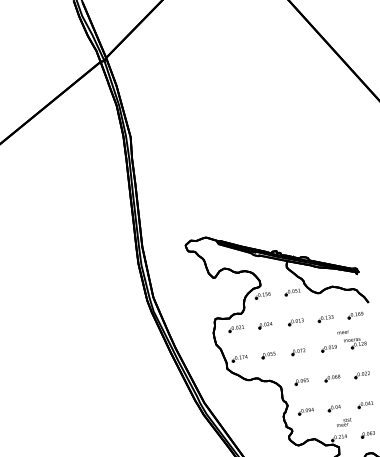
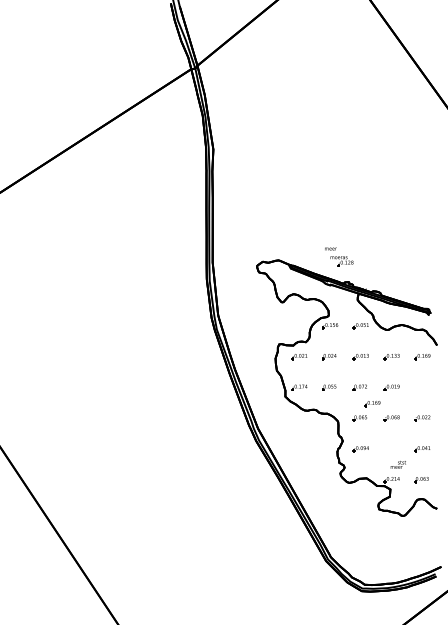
part: (352, 338) -> (339, 256), moved
part: (312, 366) -> (372, 404), added
part: (333, 408) -> (389, 449), removed

